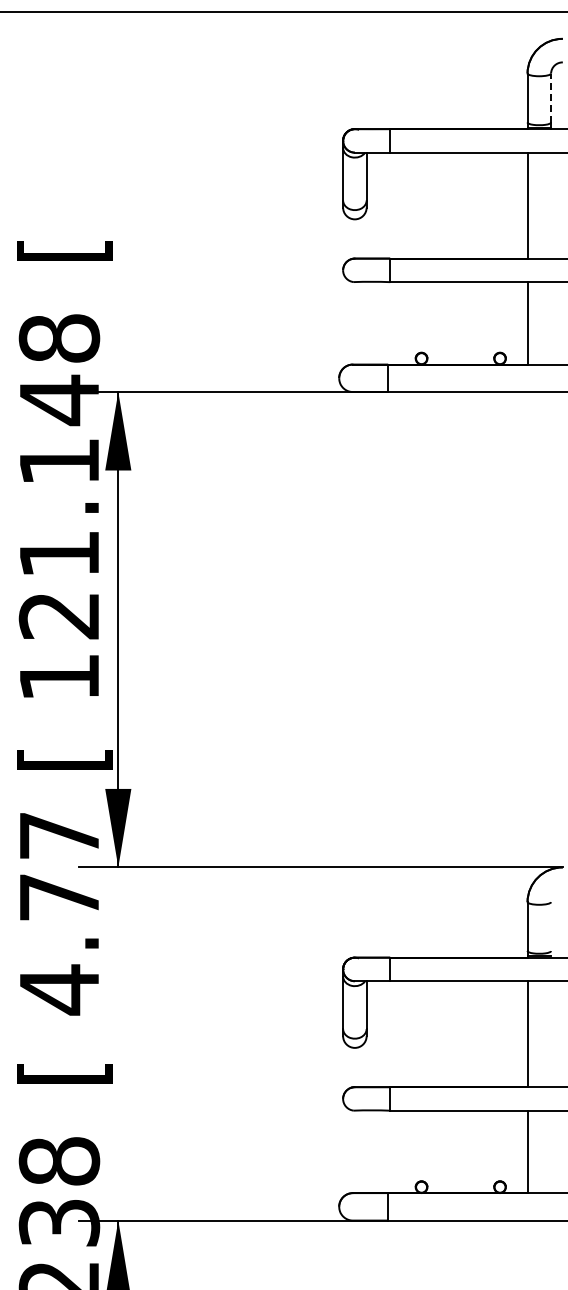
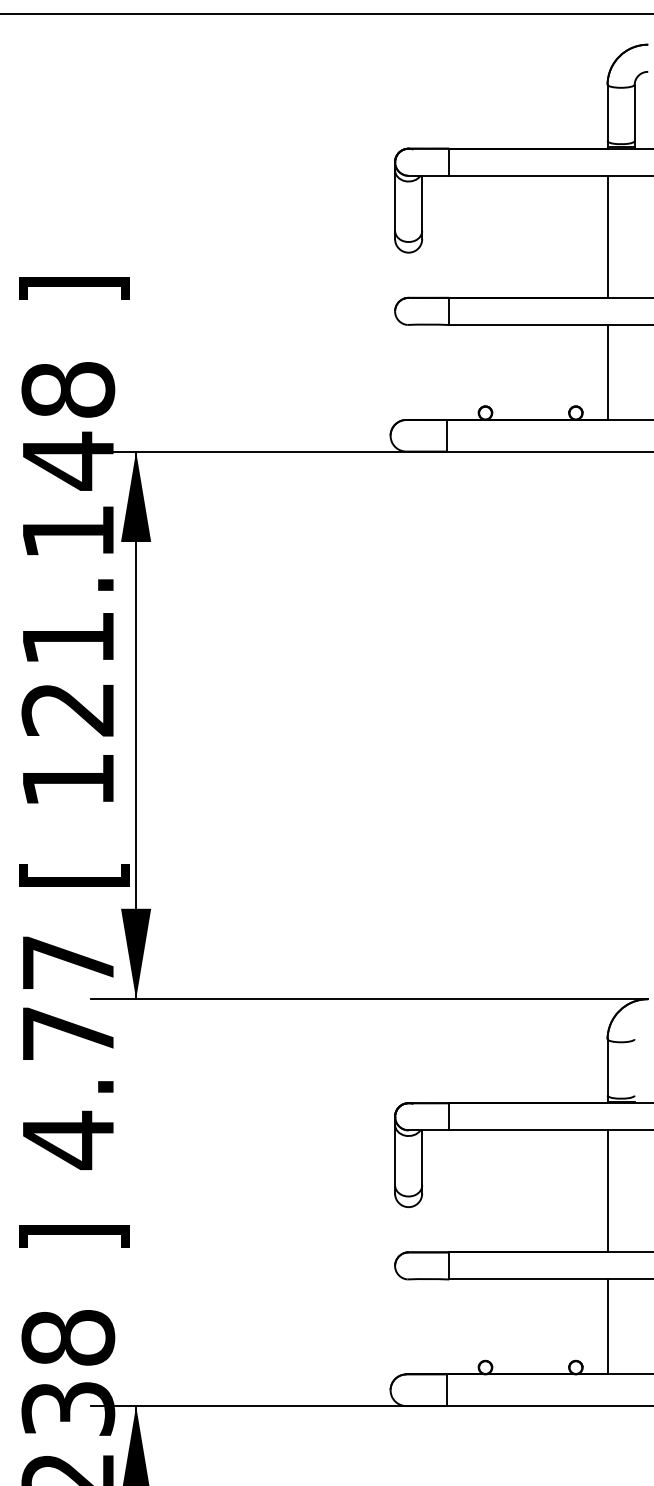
line: (551, 97) -> (635, 112), dashed -> solid
text: (64, 250) -> (74, 288), [ -> ]
text: (64, 1073) -> (74, 1236), [ -> ]

